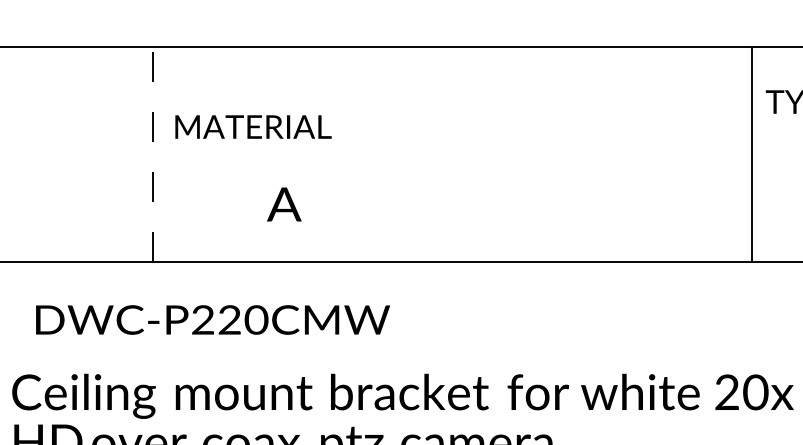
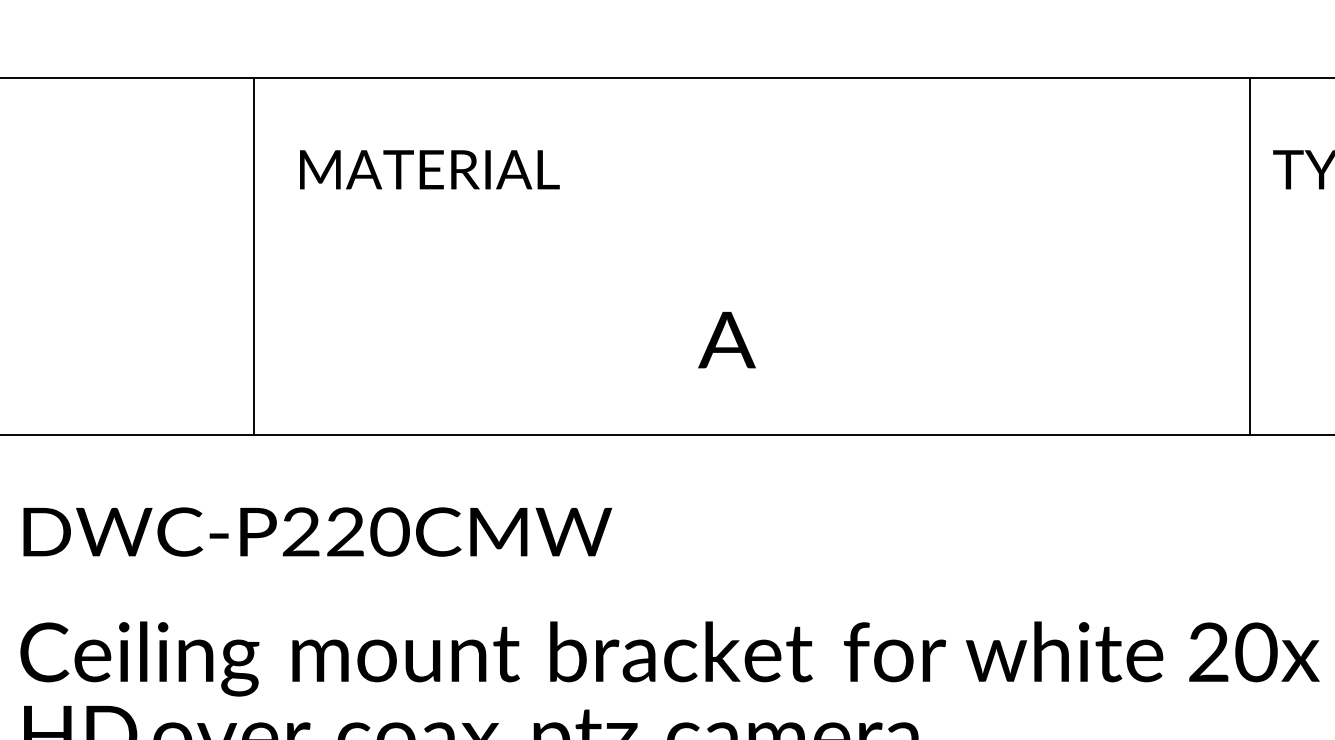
text: (253, 126) -> (429, 168), moved
line: (152, 153) -> (253, 255), dashed -> solid
text: (284, 204) -> (727, 340), moved
text: (213, 319) -> (318, 531), moved

